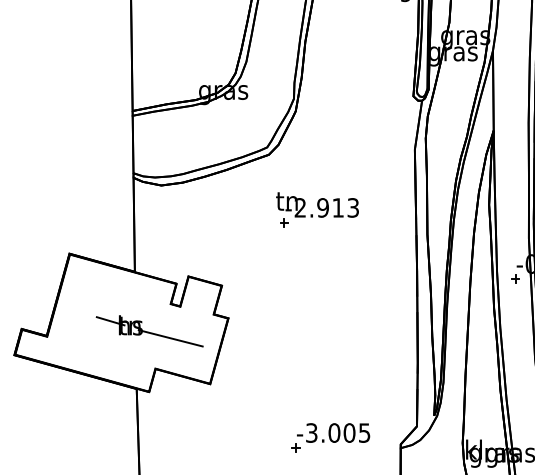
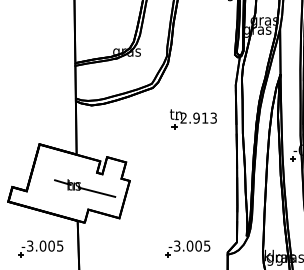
part: (317, 210) -> (193, 119), moved
part: (71, 437) -> (40, 248), added

